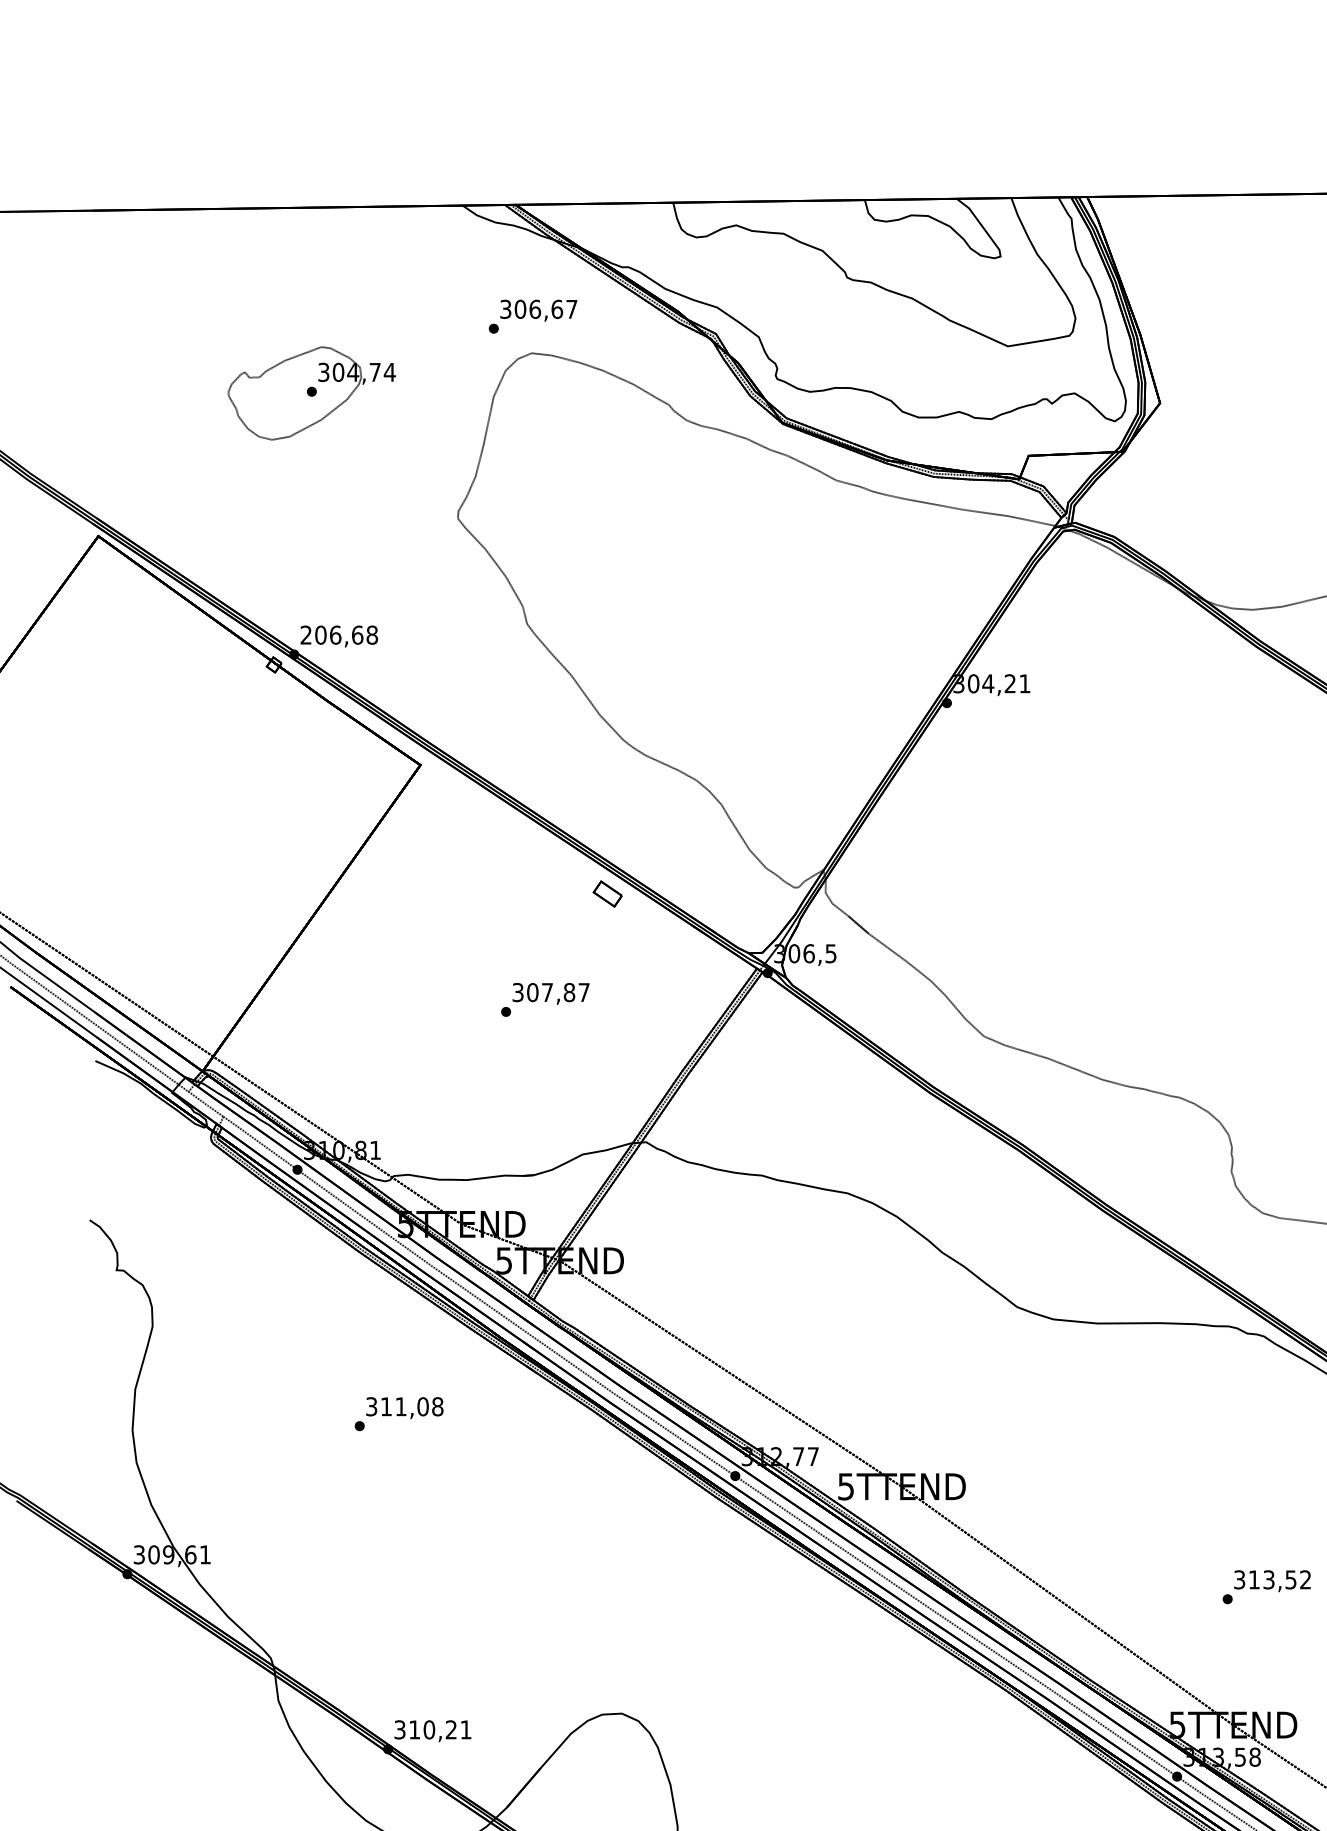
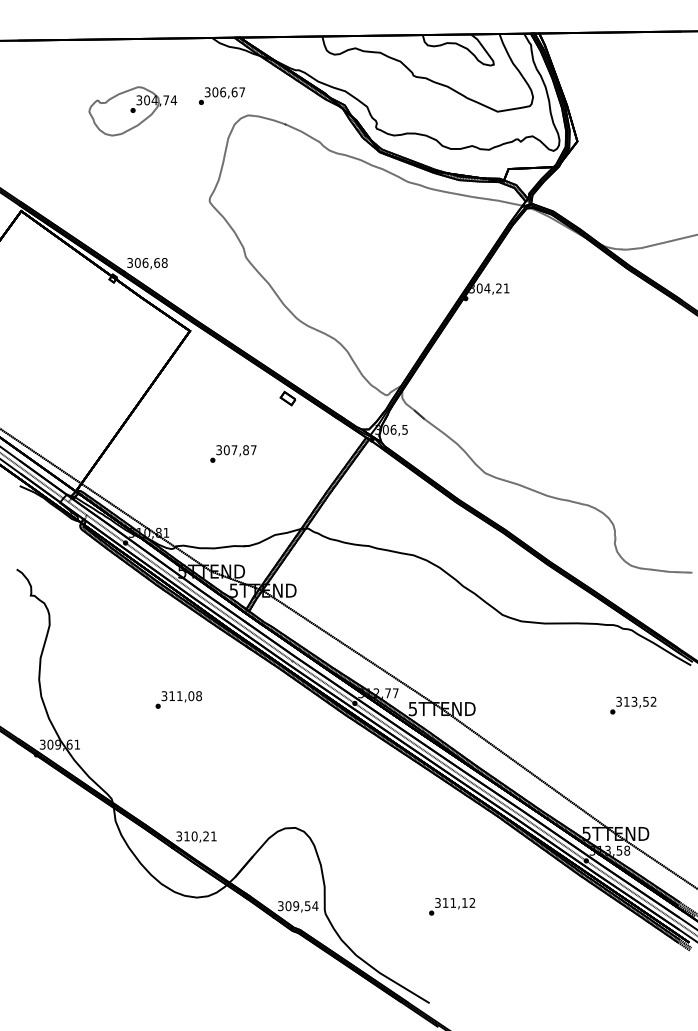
text: (532, 315) -> (221, 95), moved
part: (310, 393) -> (132, 111), moved
text: (304, 634) -> (129, 262), 206,68 -> 306,68
text: (545, 998) -> (233, 453), moved
text: (398, 1413) -> (178, 699), moved
text: (1267, 1586) -> (633, 705), moved

